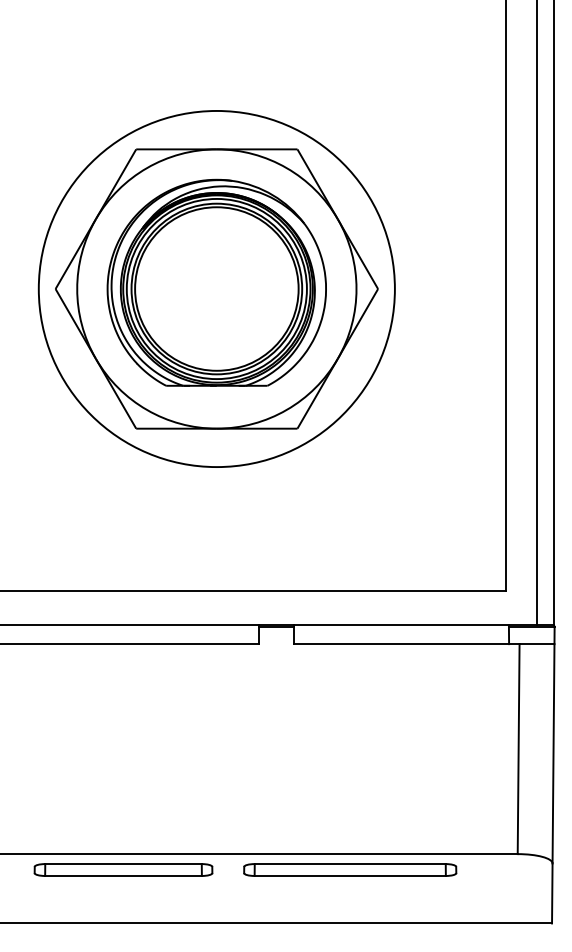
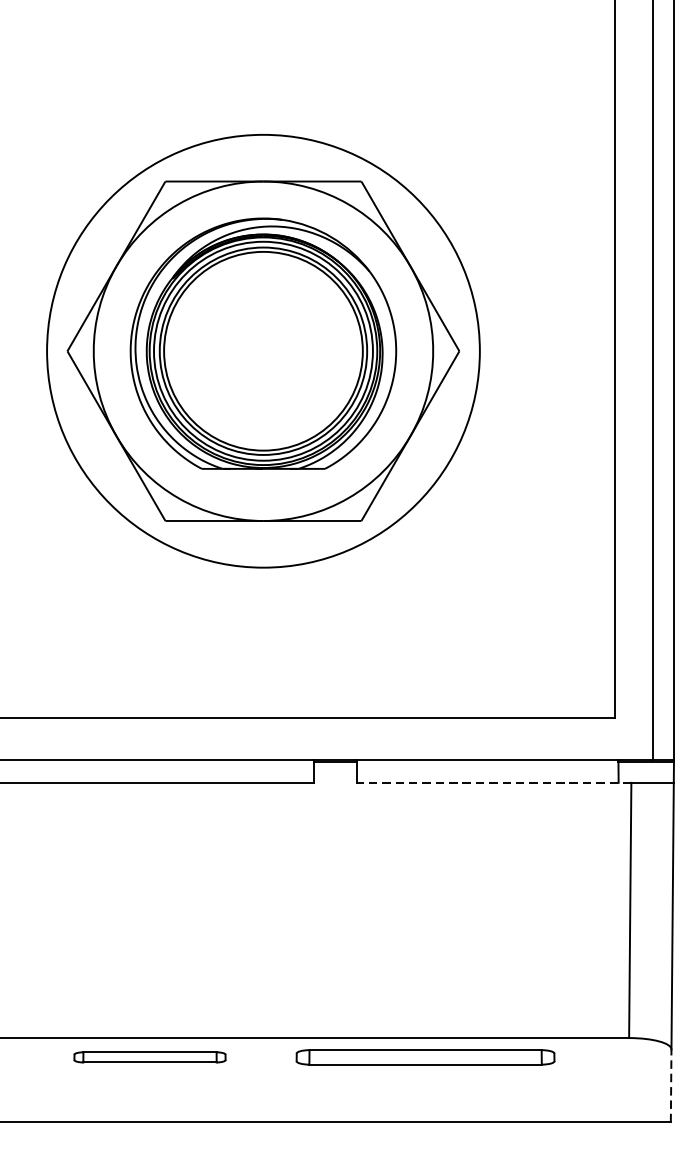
line: (406, 644) -> (493, 783), solid -> dashed
part: (123, 869) -> (149, 1056), size x0.7
line: (552, 893) -> (671, 1085), solid -> dashed

